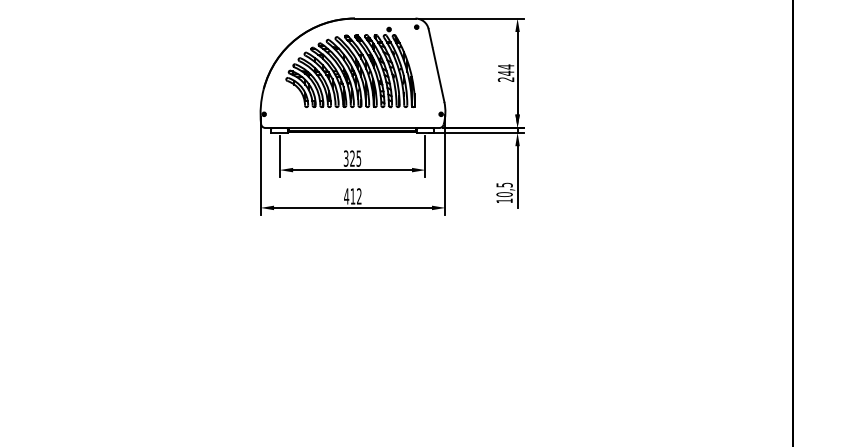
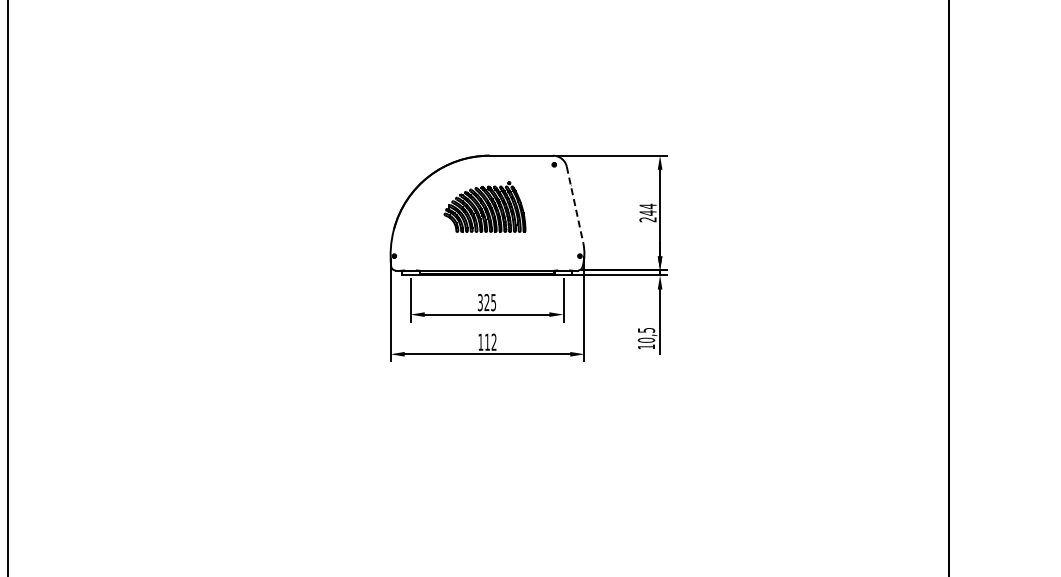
part: (350, 66) -> (484, 206), size x0.6
line: (436, 66) -> (575, 205), solid -> dashed
text: (346, 195) -> (480, 341), 412 -> 112

